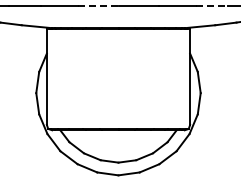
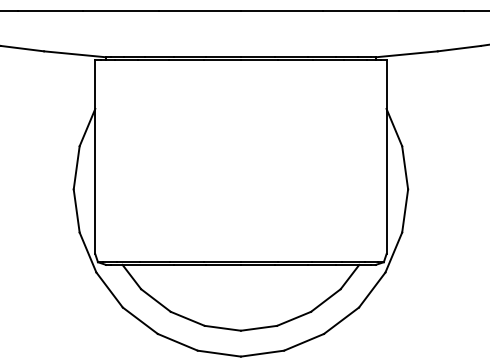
line: (98, 5) -> (200, 11), dashed -> solid
line: (212, 5) -> (432, 11), dashed -> solid

